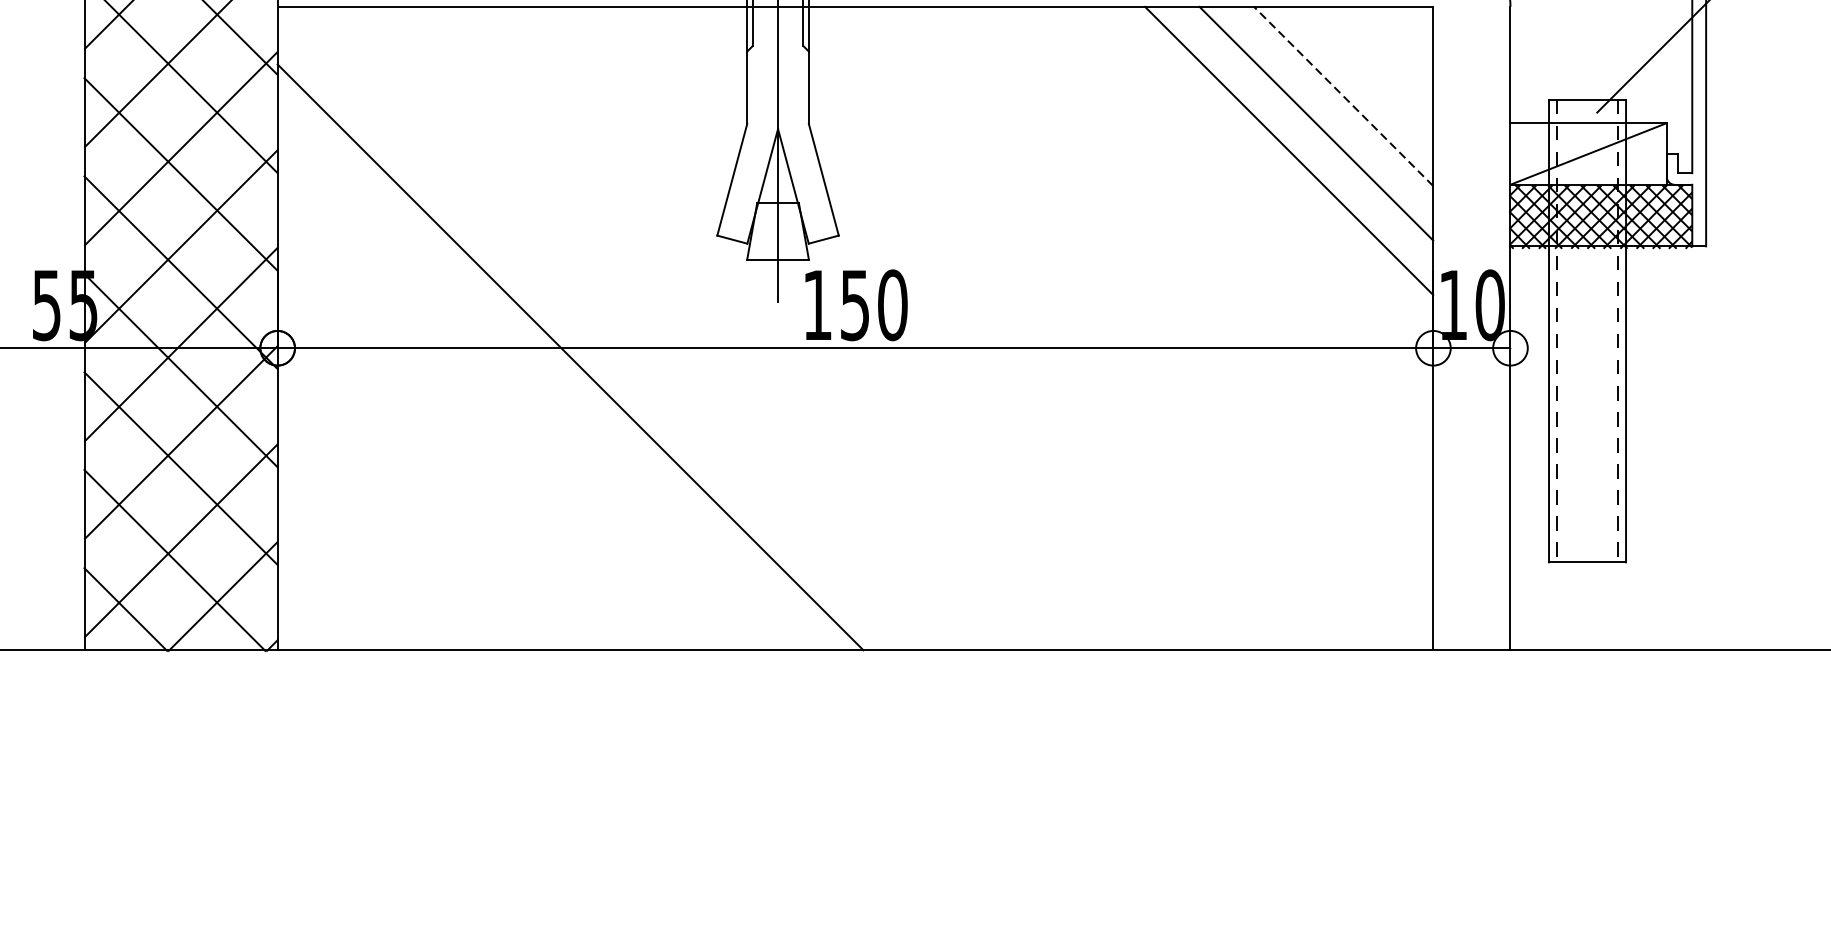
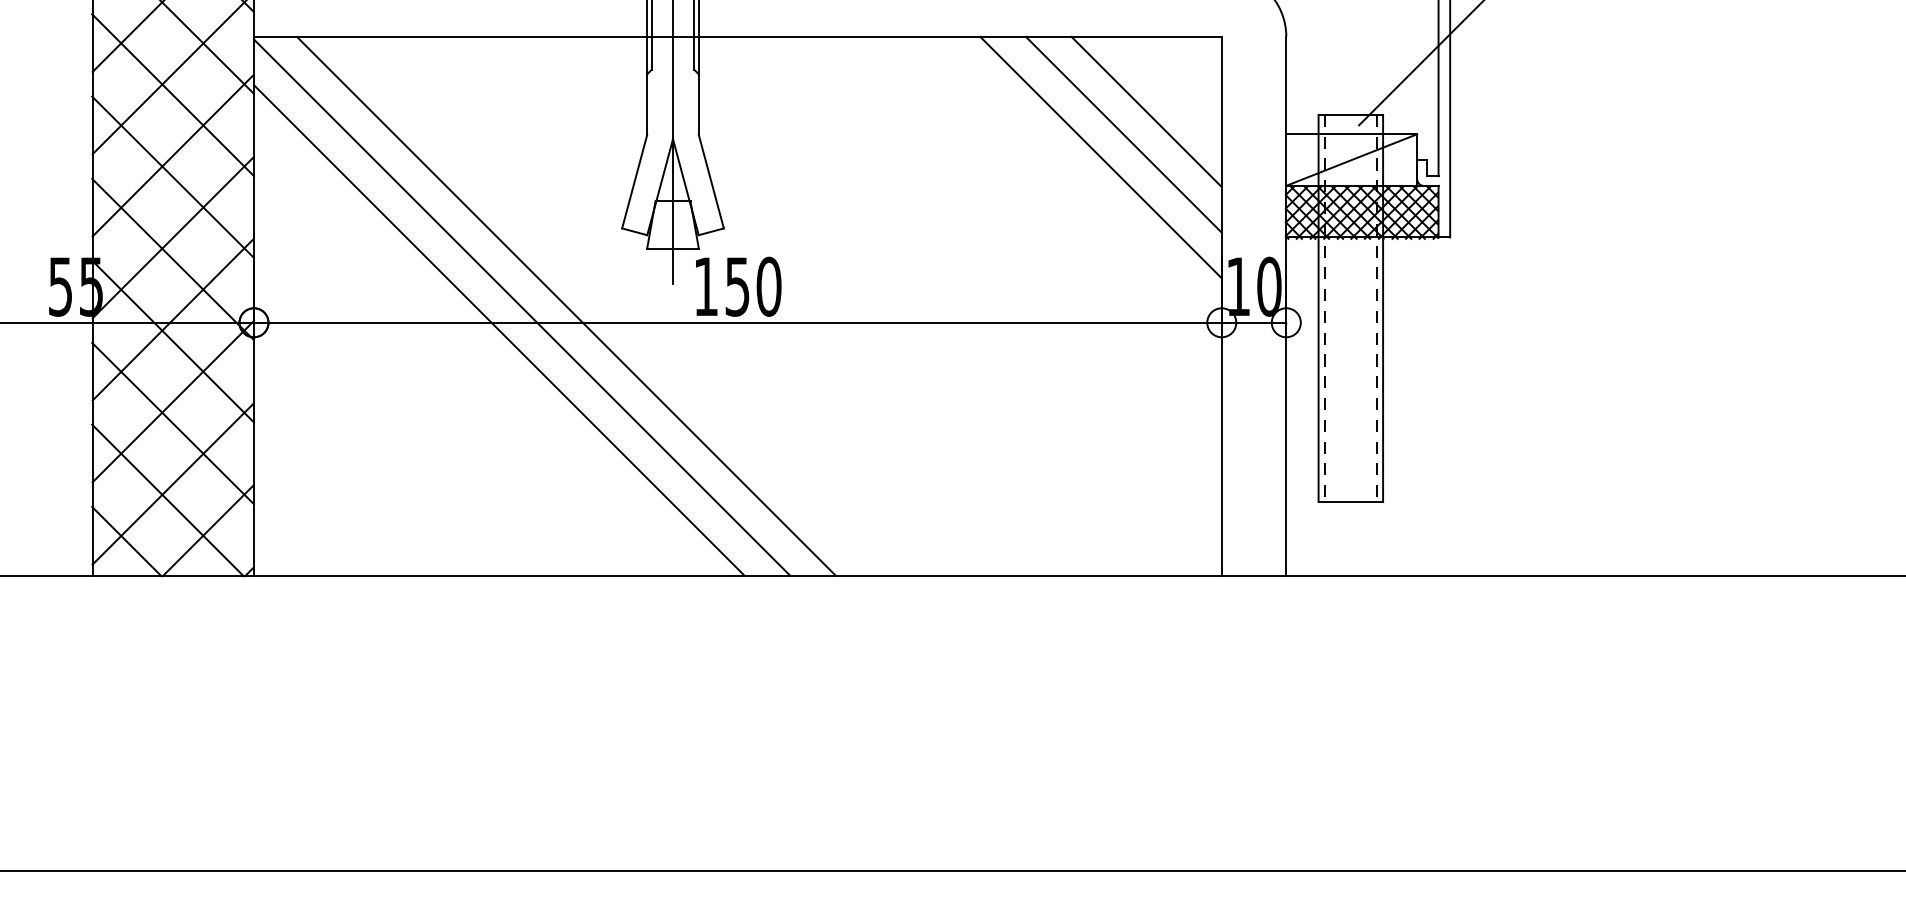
line: (1343, 95) -> (1146, 111), dashed -> solid
line: (650, 327) -> (566, 305), added
line: (597, 330) -> (521, 307), added

